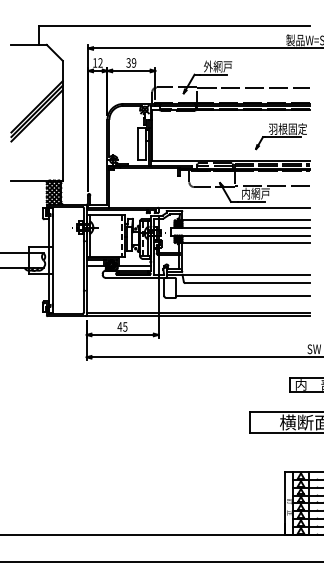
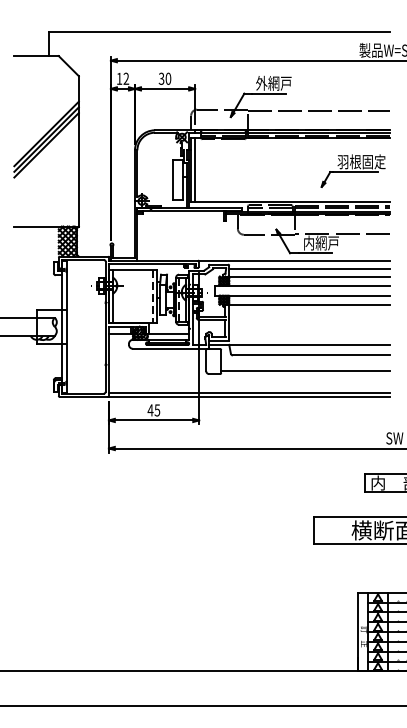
text: (134, 62) -> (168, 78), 39 -> 30
line: (155, 135) -> (195, 170), added
line: (246, 213) -> (309, 268), added

